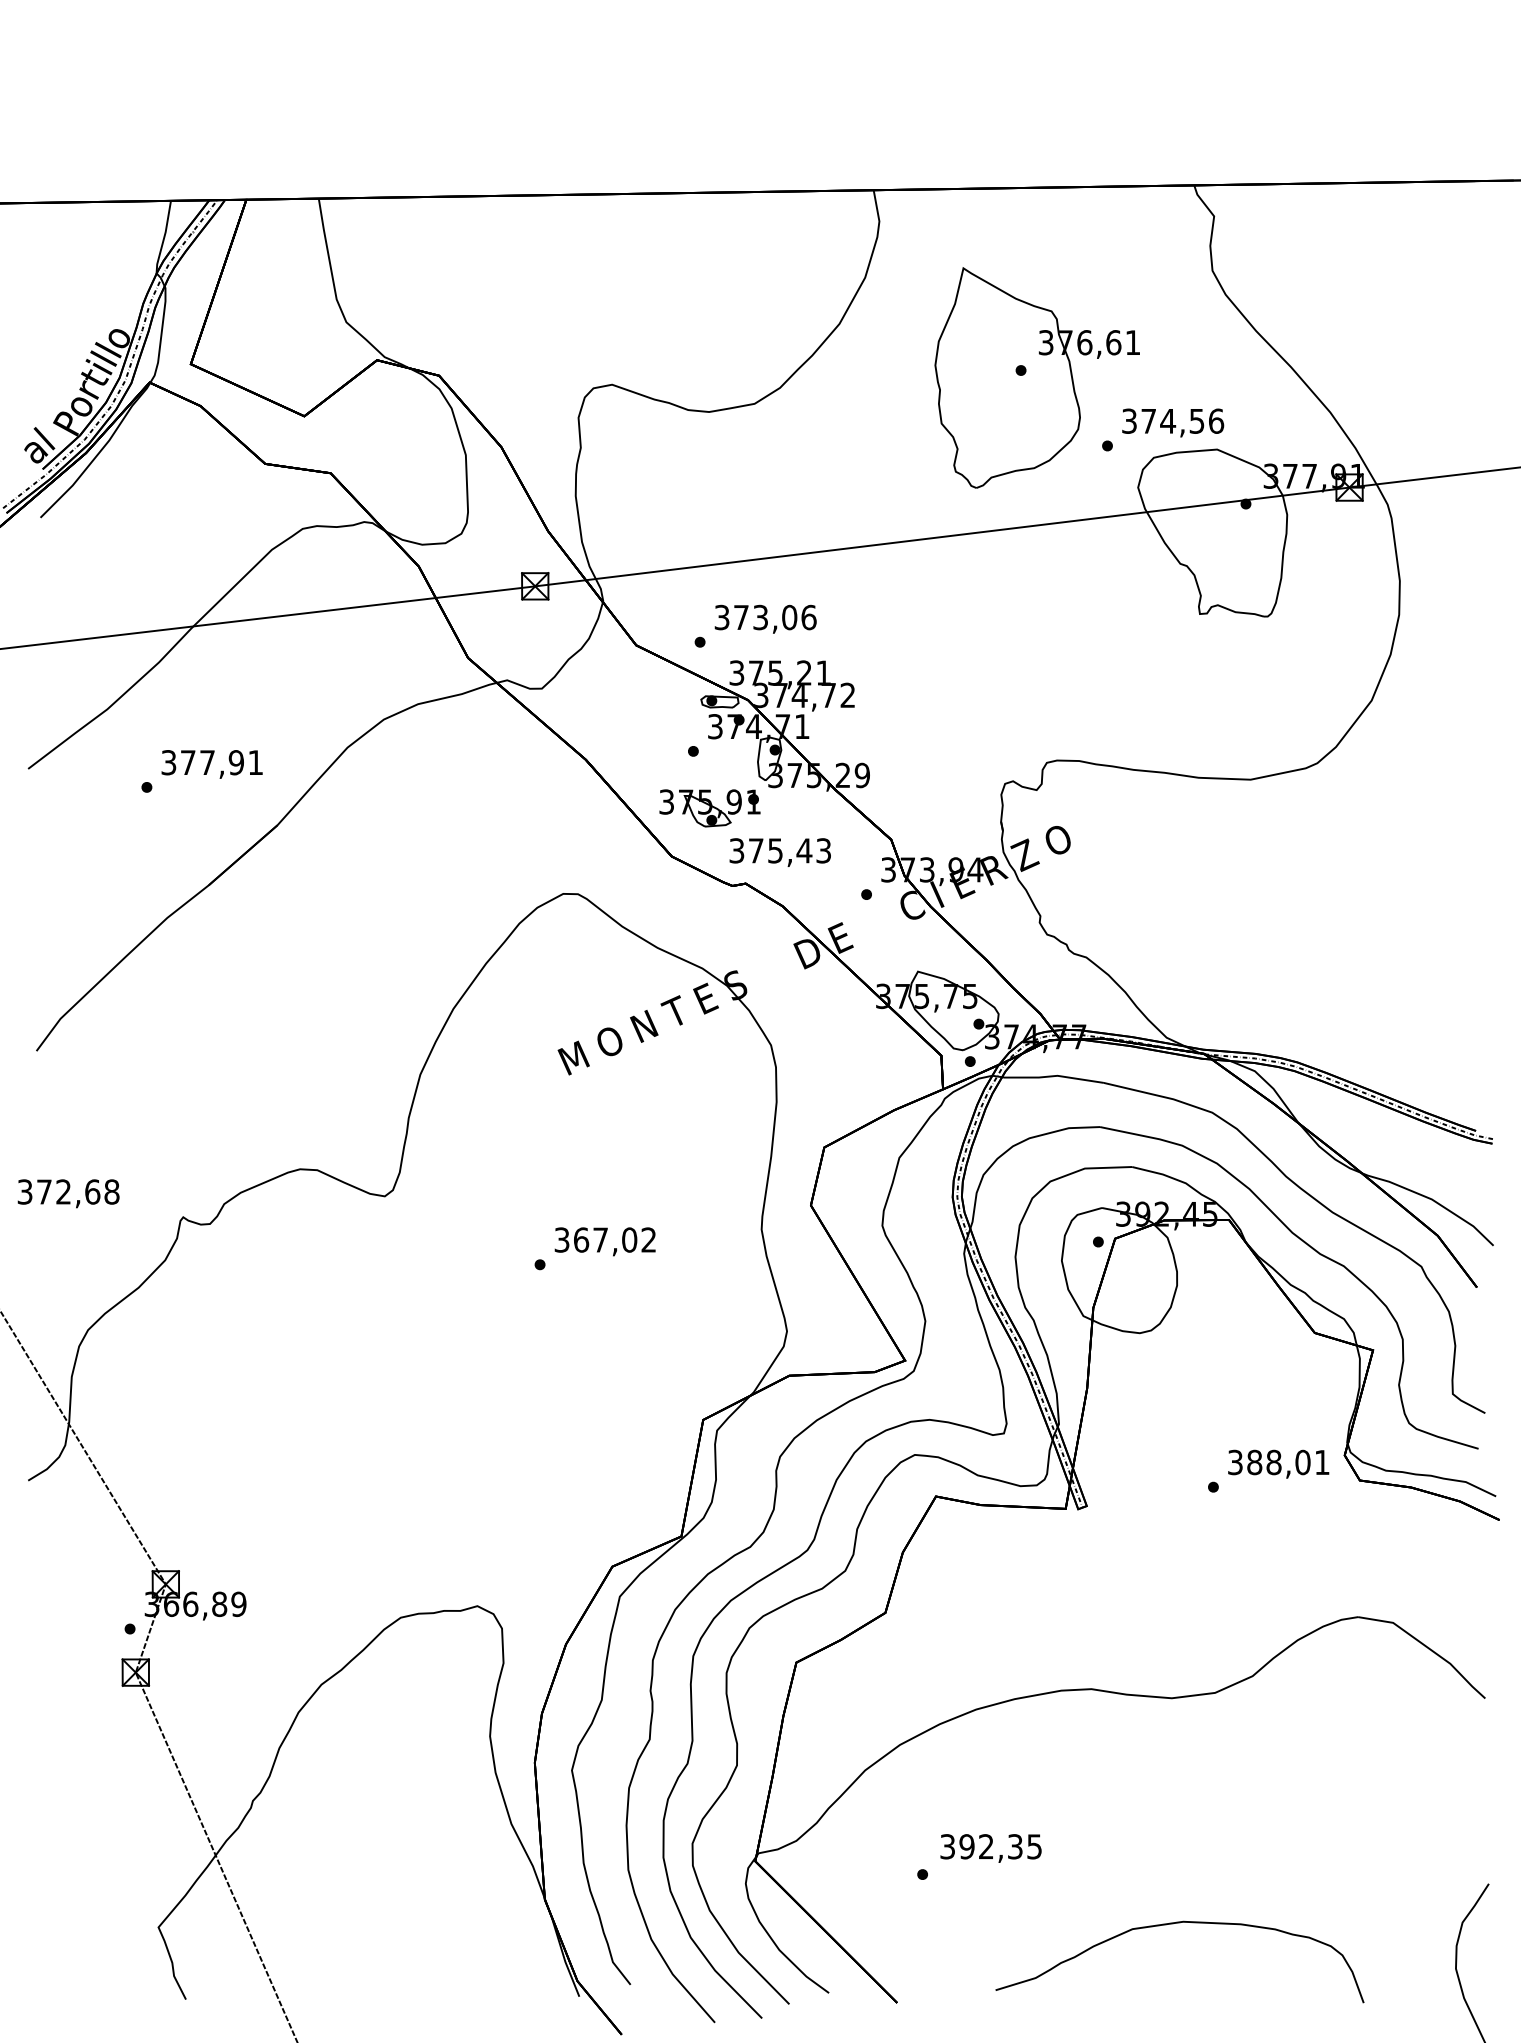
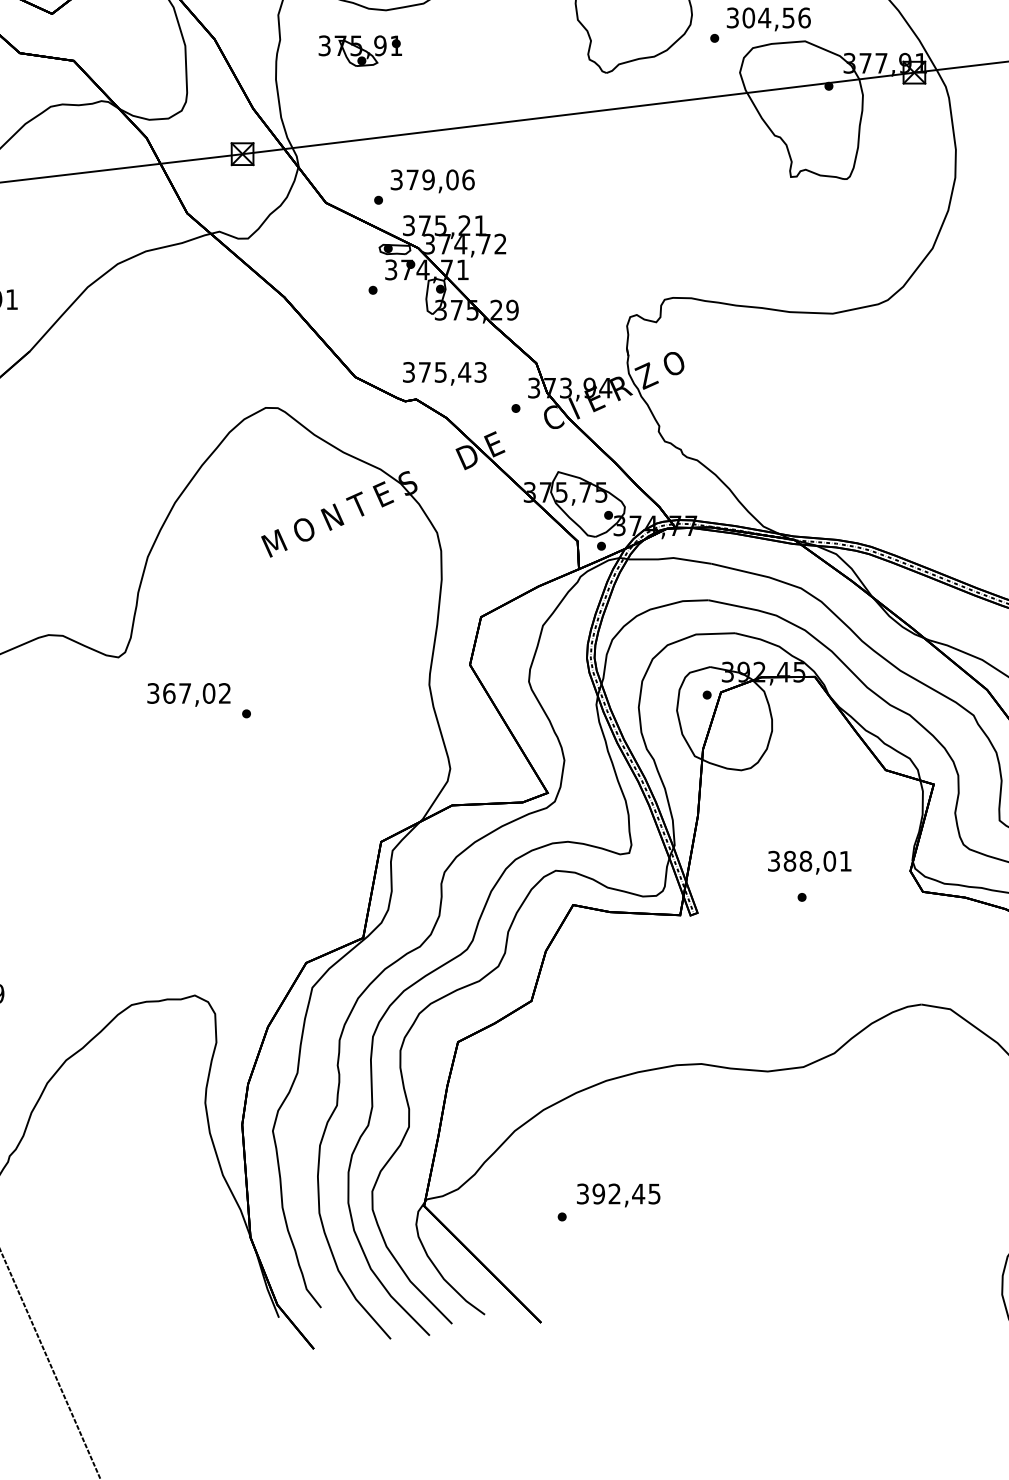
text: (1148, 420) -> (748, 17), 374,56 -> 304,56
text: (760, 617) -> (428, 179), 373,06 -> 379,06
part: (709, 808) -> (359, 51), moved
text: (604, 1241) -> (188, 694), moved
text: (1278, 1463) -> (809, 862), moved
text: (1015, 1846) -> (638, 1193), 392,35 -> 392,45
curve: (1173, 1924) -> (769, 1258), removed

